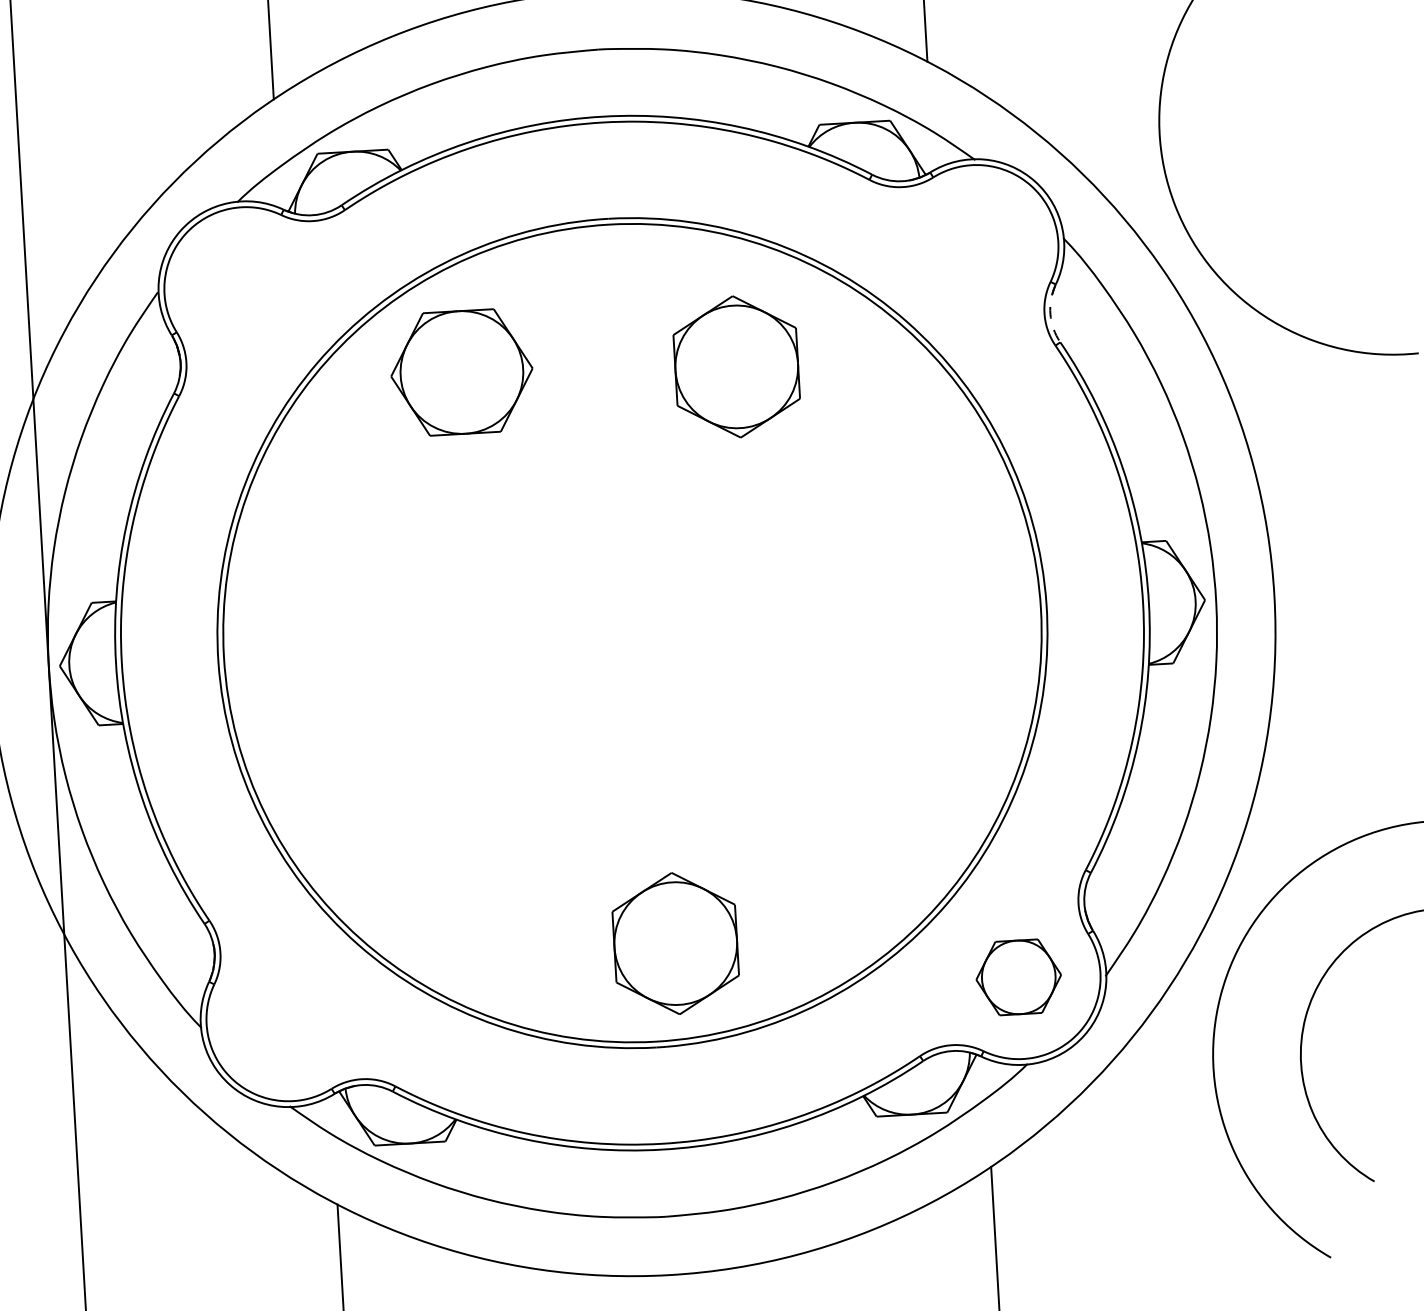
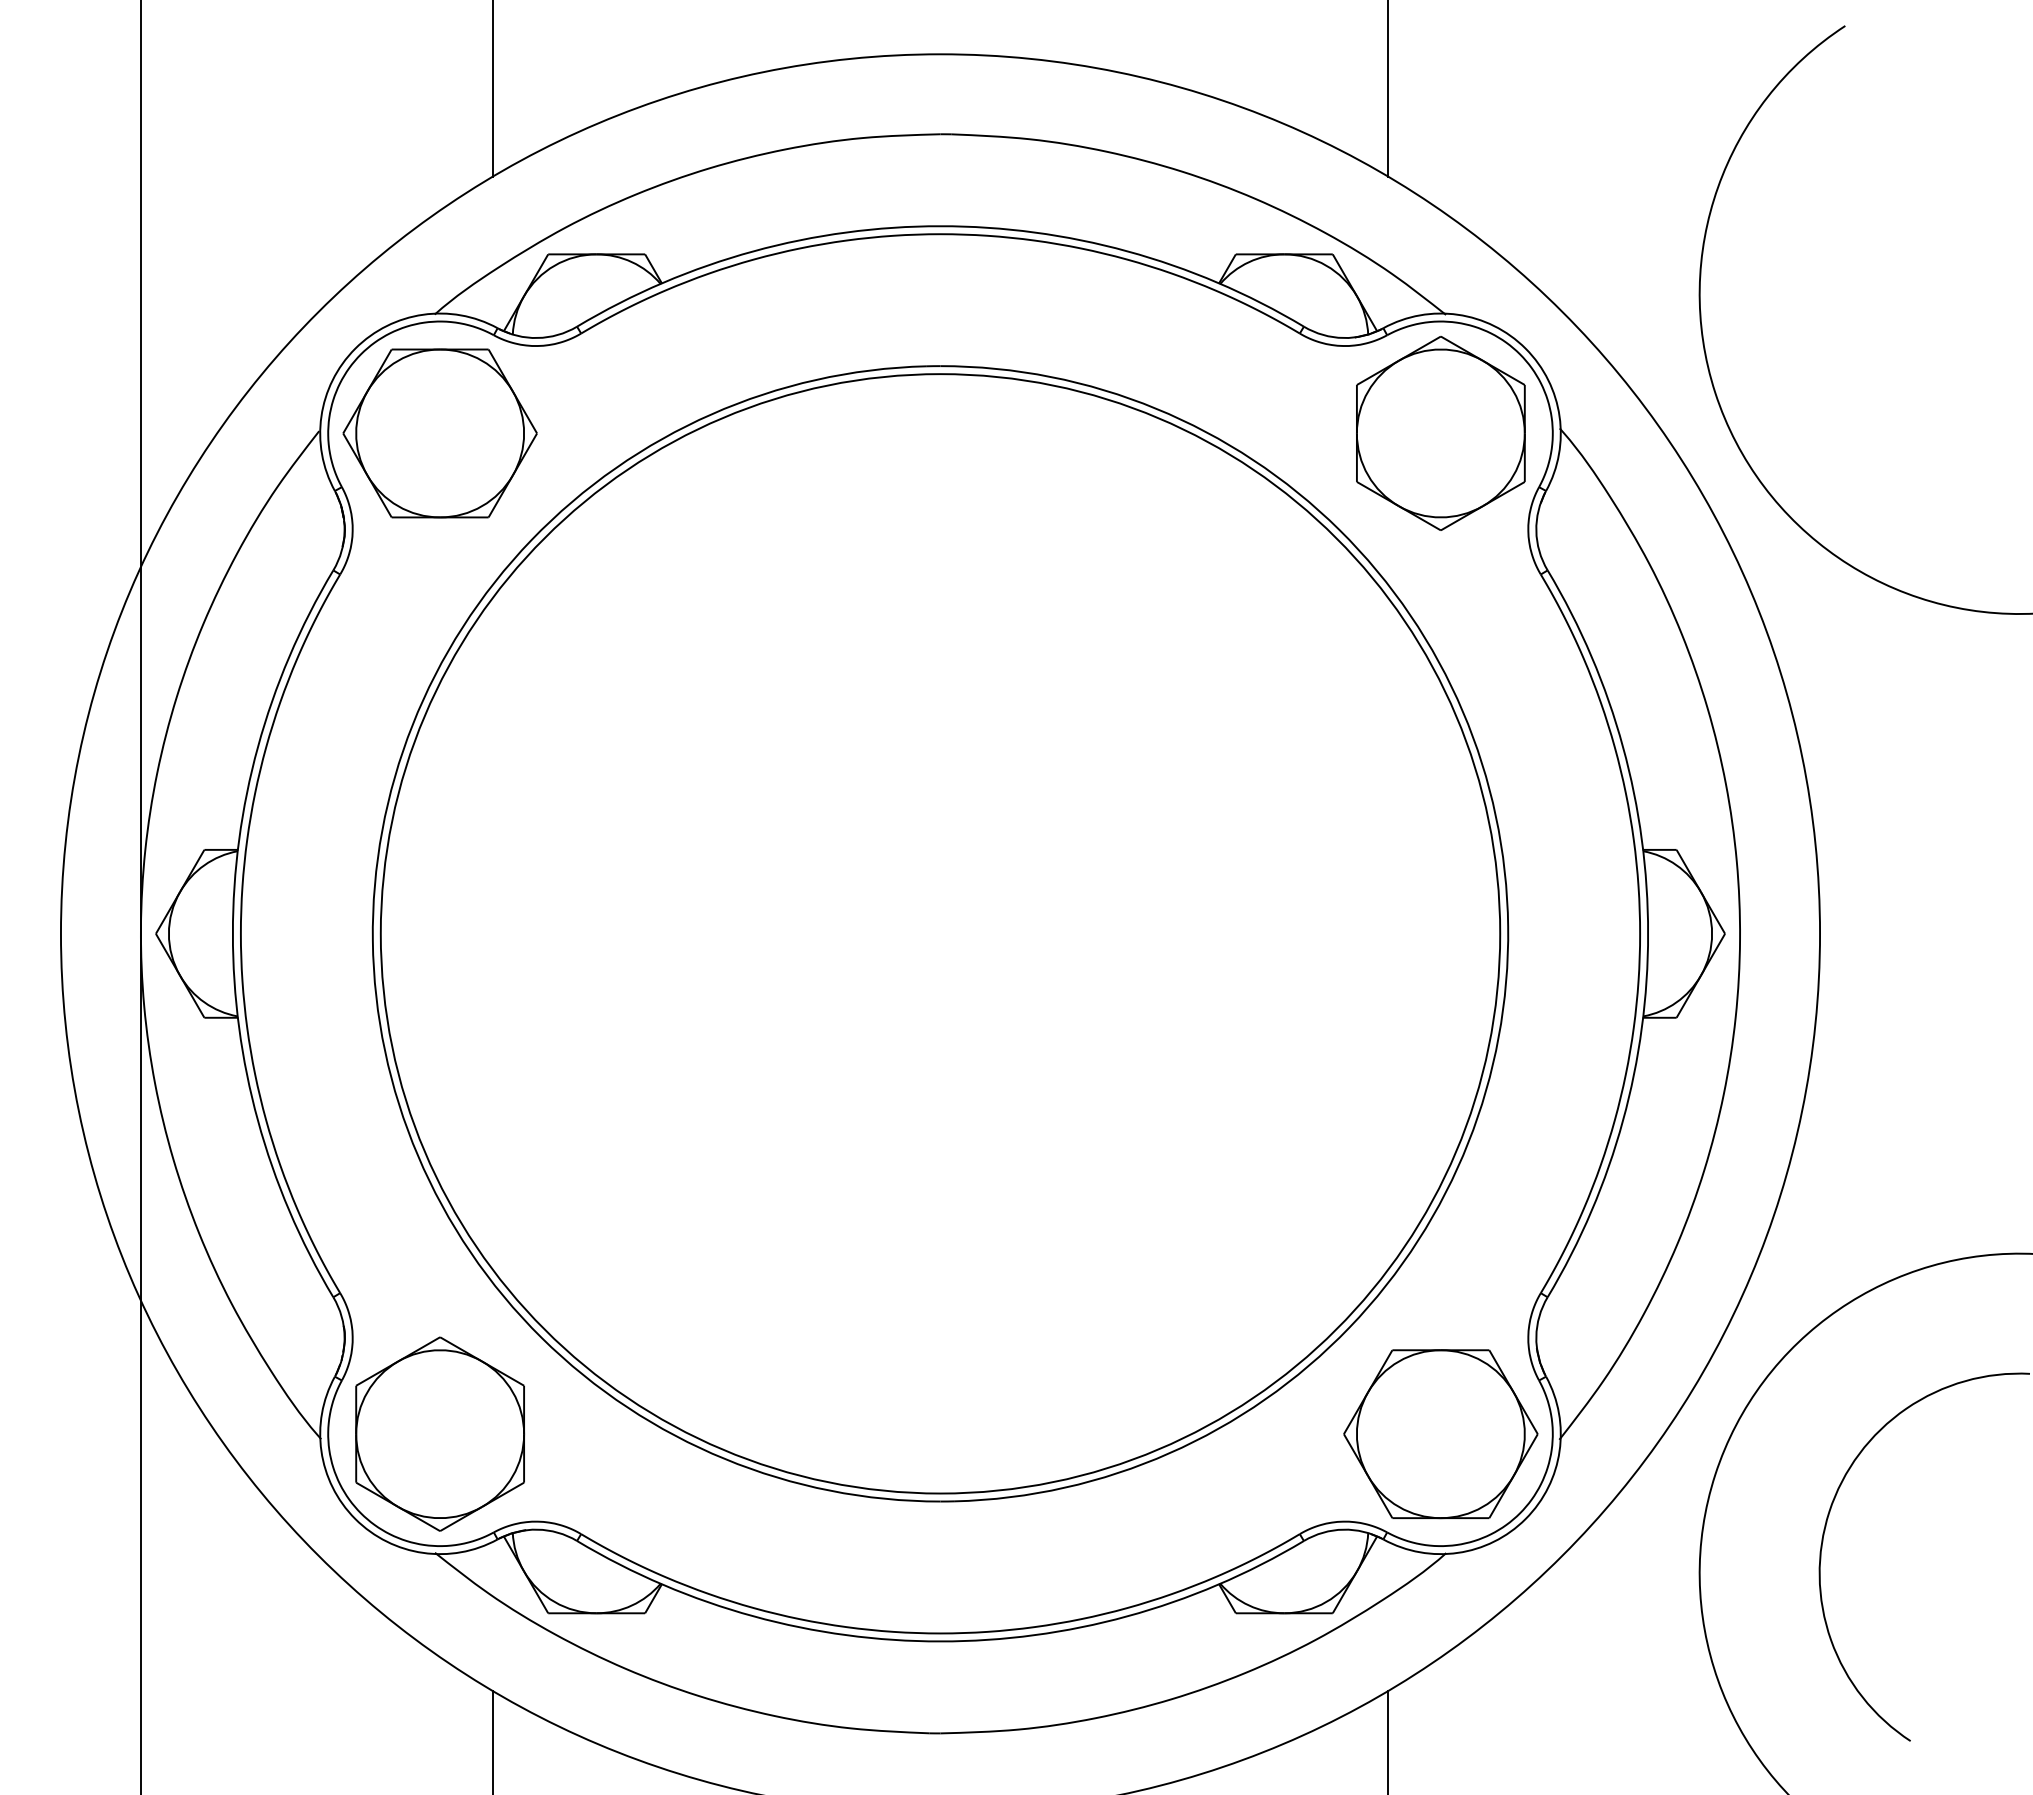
arc: (1050, 313) -> (1536, 530), dashed -> solid
part: (736, 366) -> (1440, 433), moved
part: (461, 372) -> (439, 433), moved
part: (675, 943) -> (440, 1433), moved
part: (1018, 977) -> (1440, 1434), size x1.67

